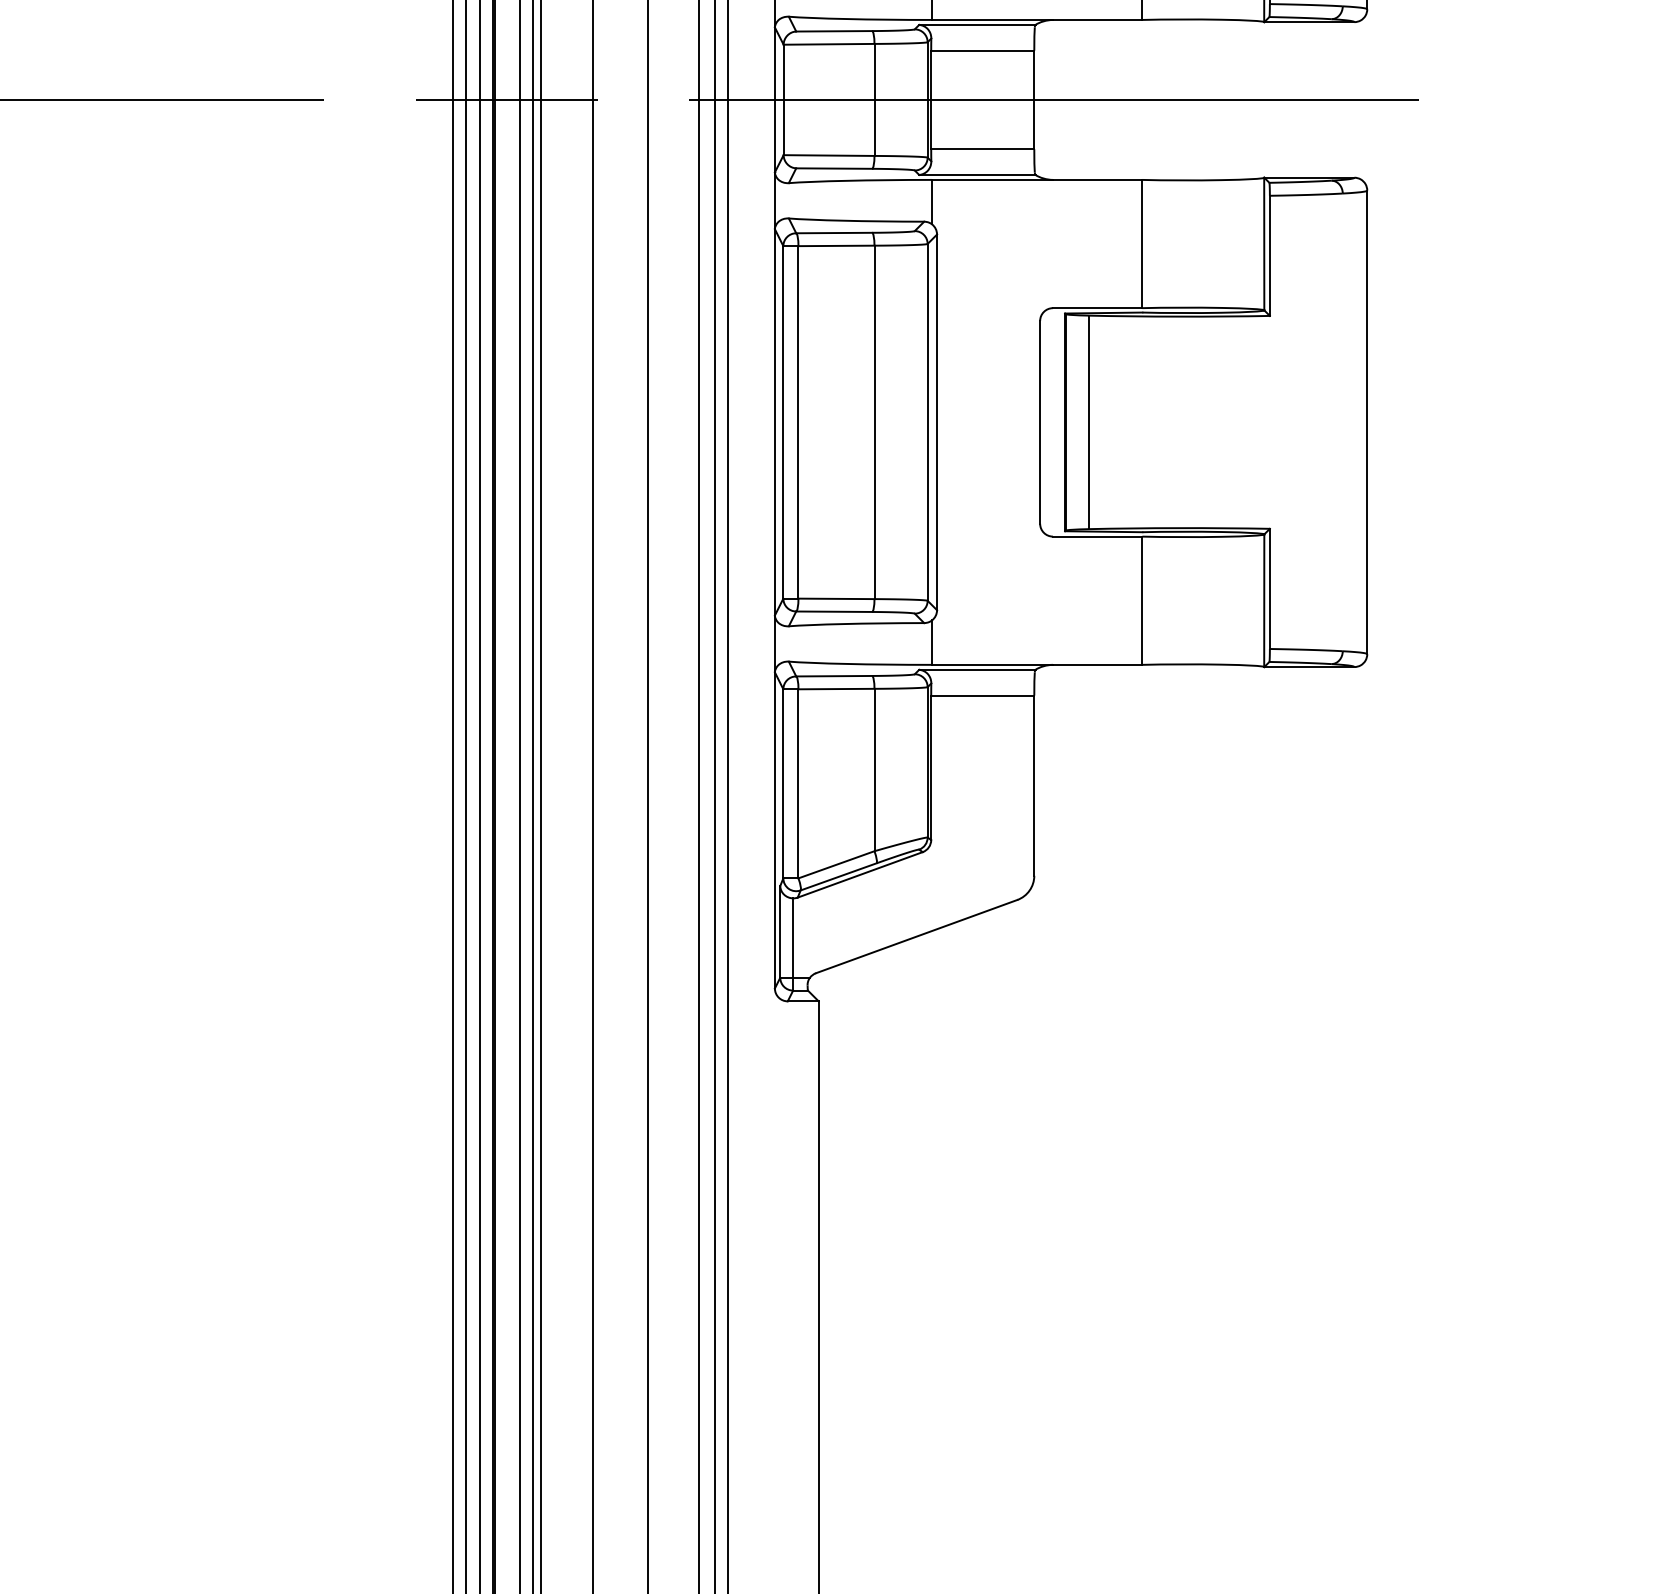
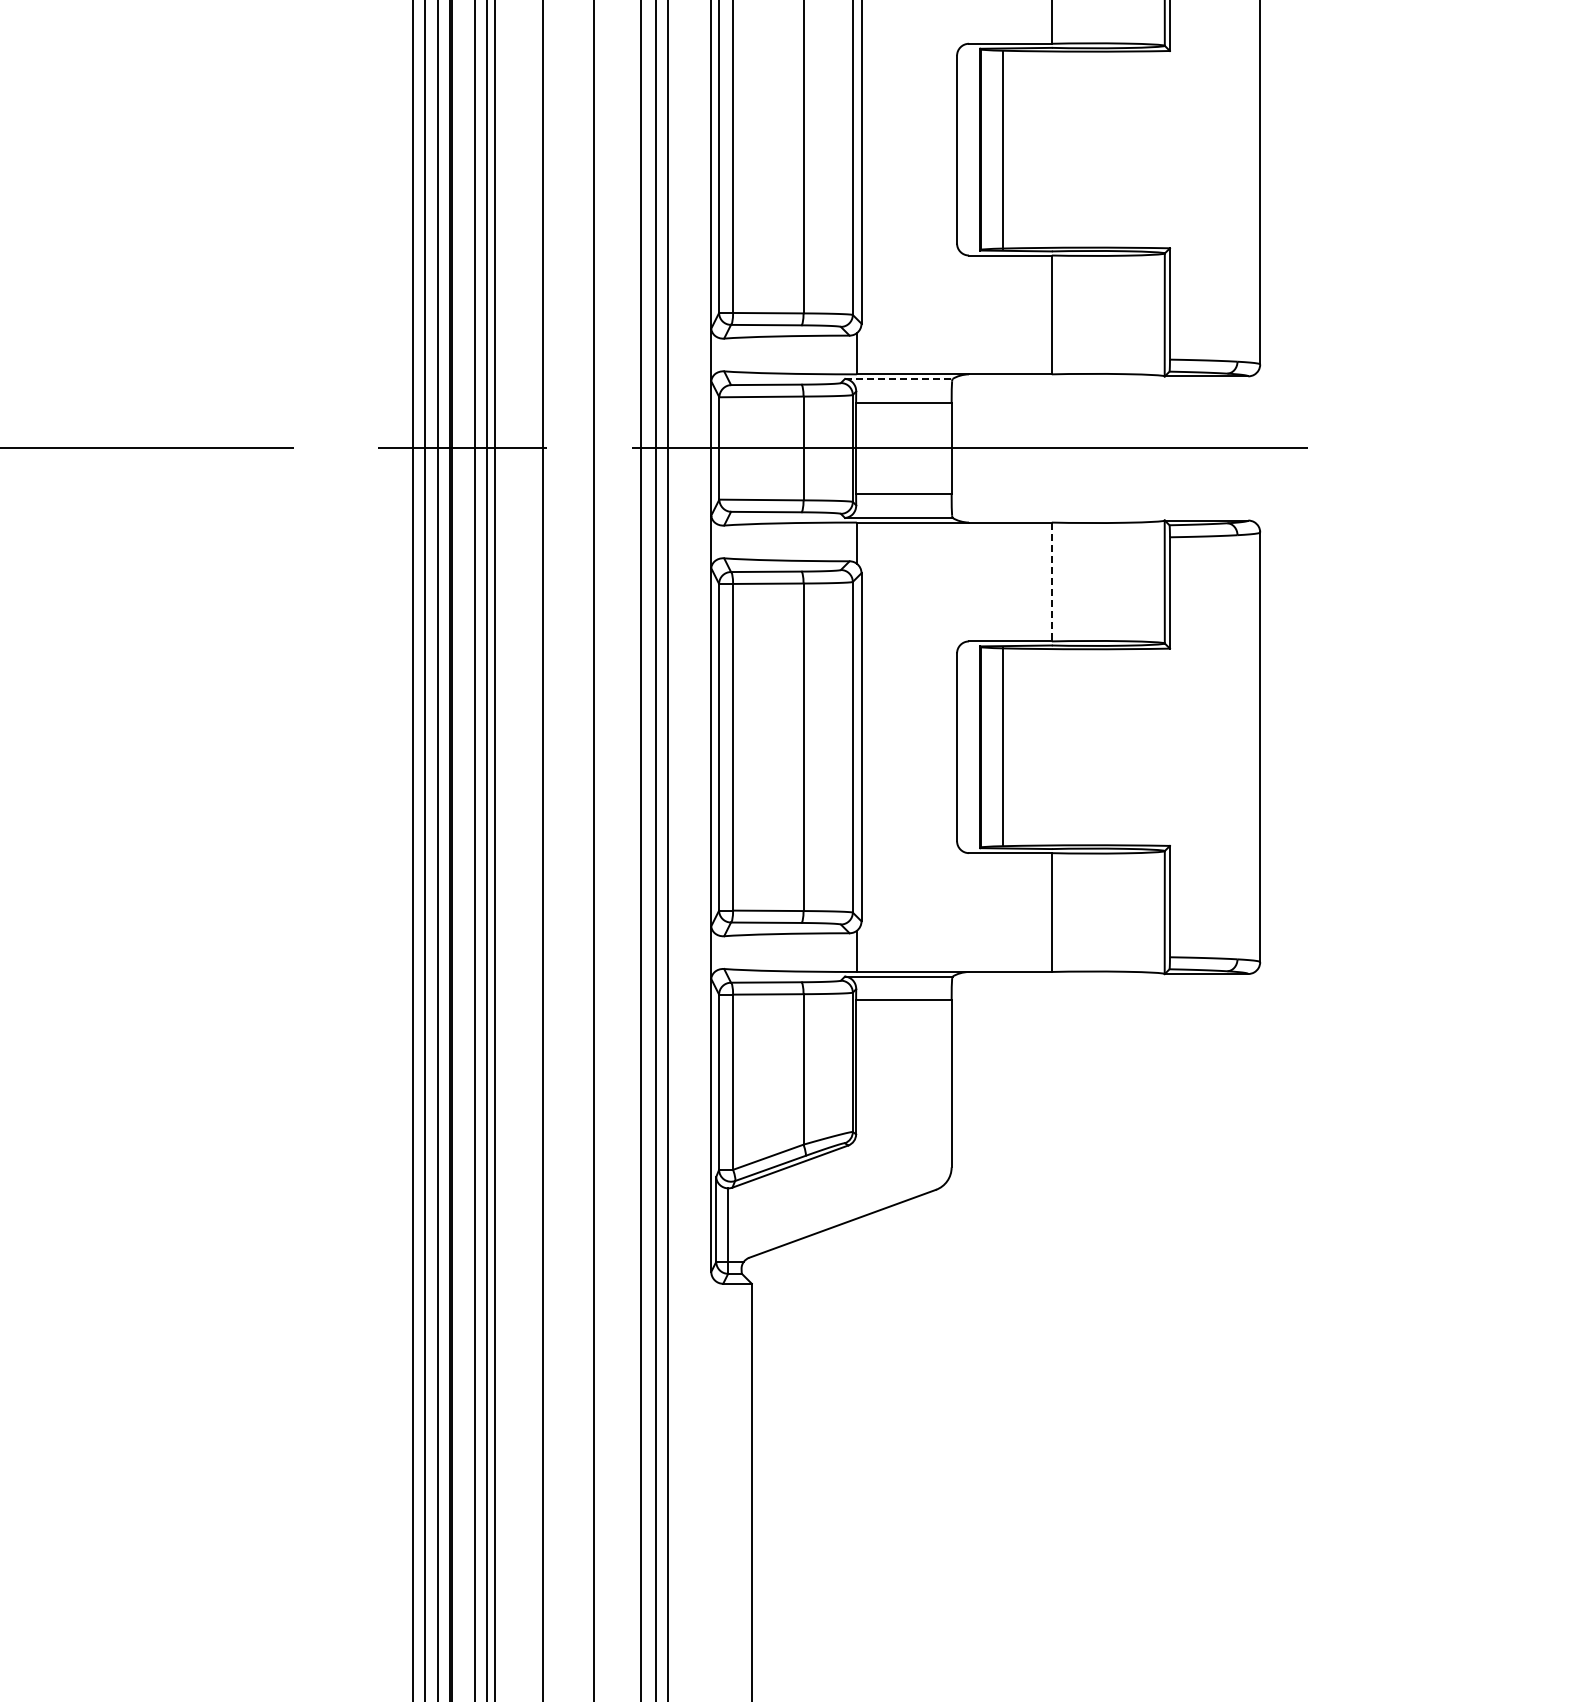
line: (976, 24) -> (898, 378), solid -> dashed
line: (1142, 244) -> (1051, 582), solid -> dashed

